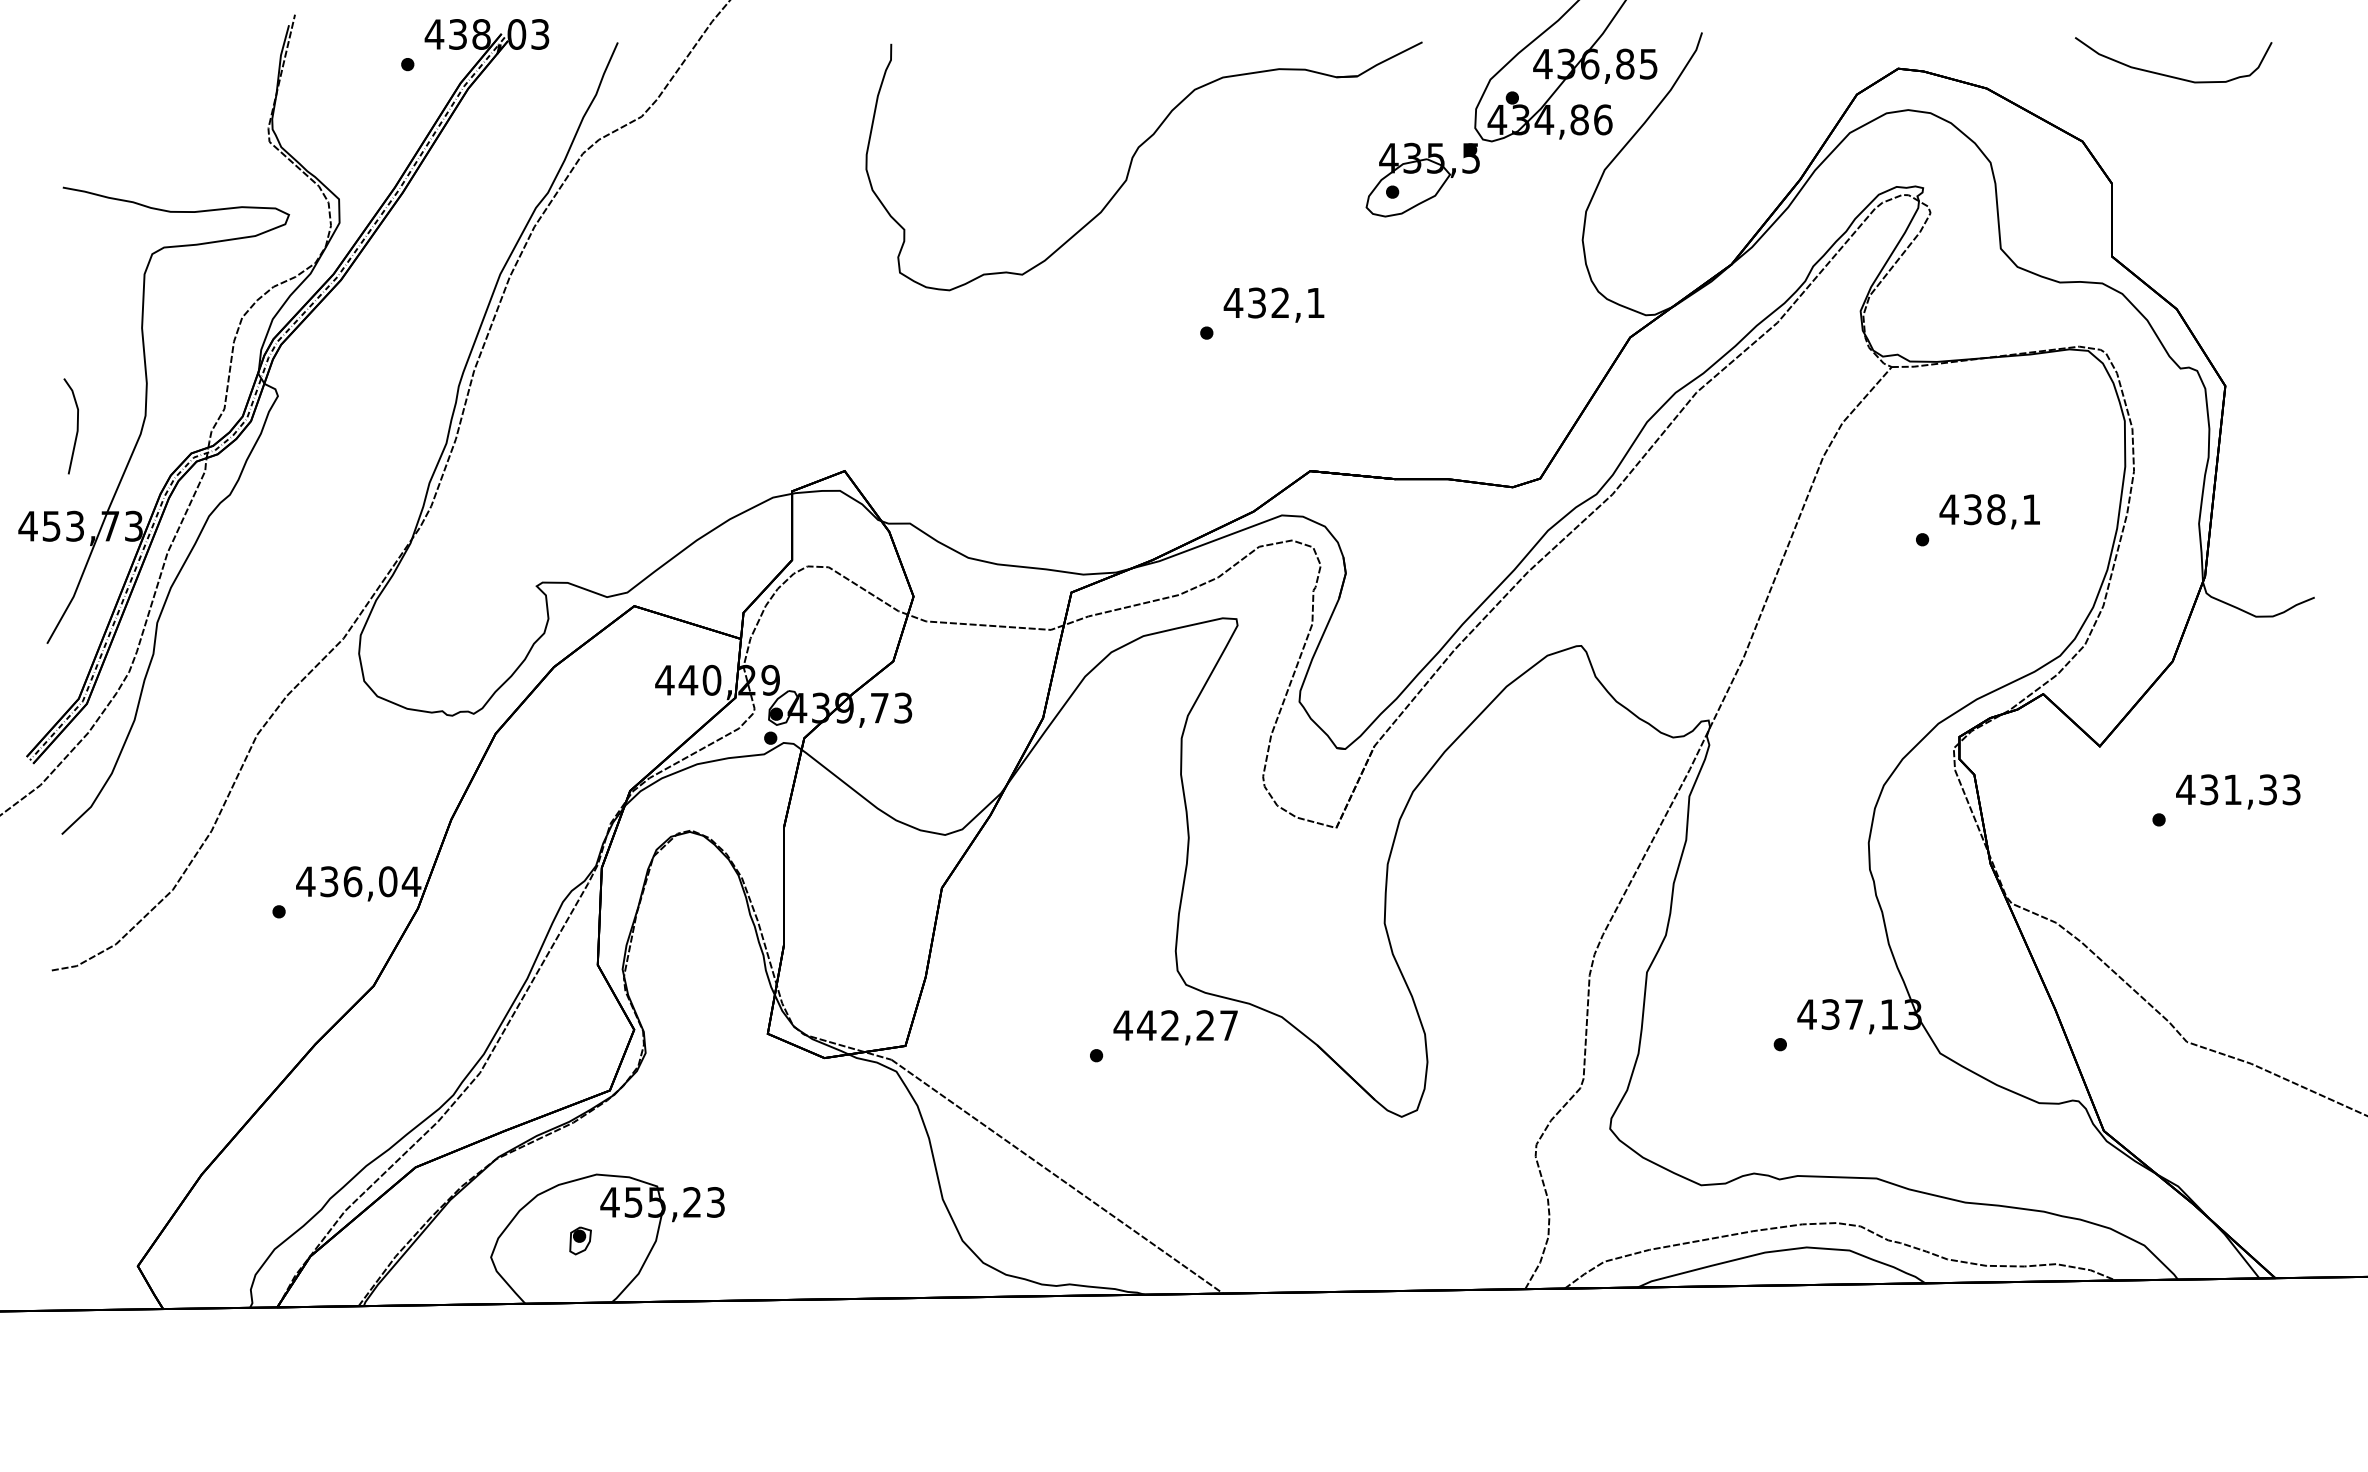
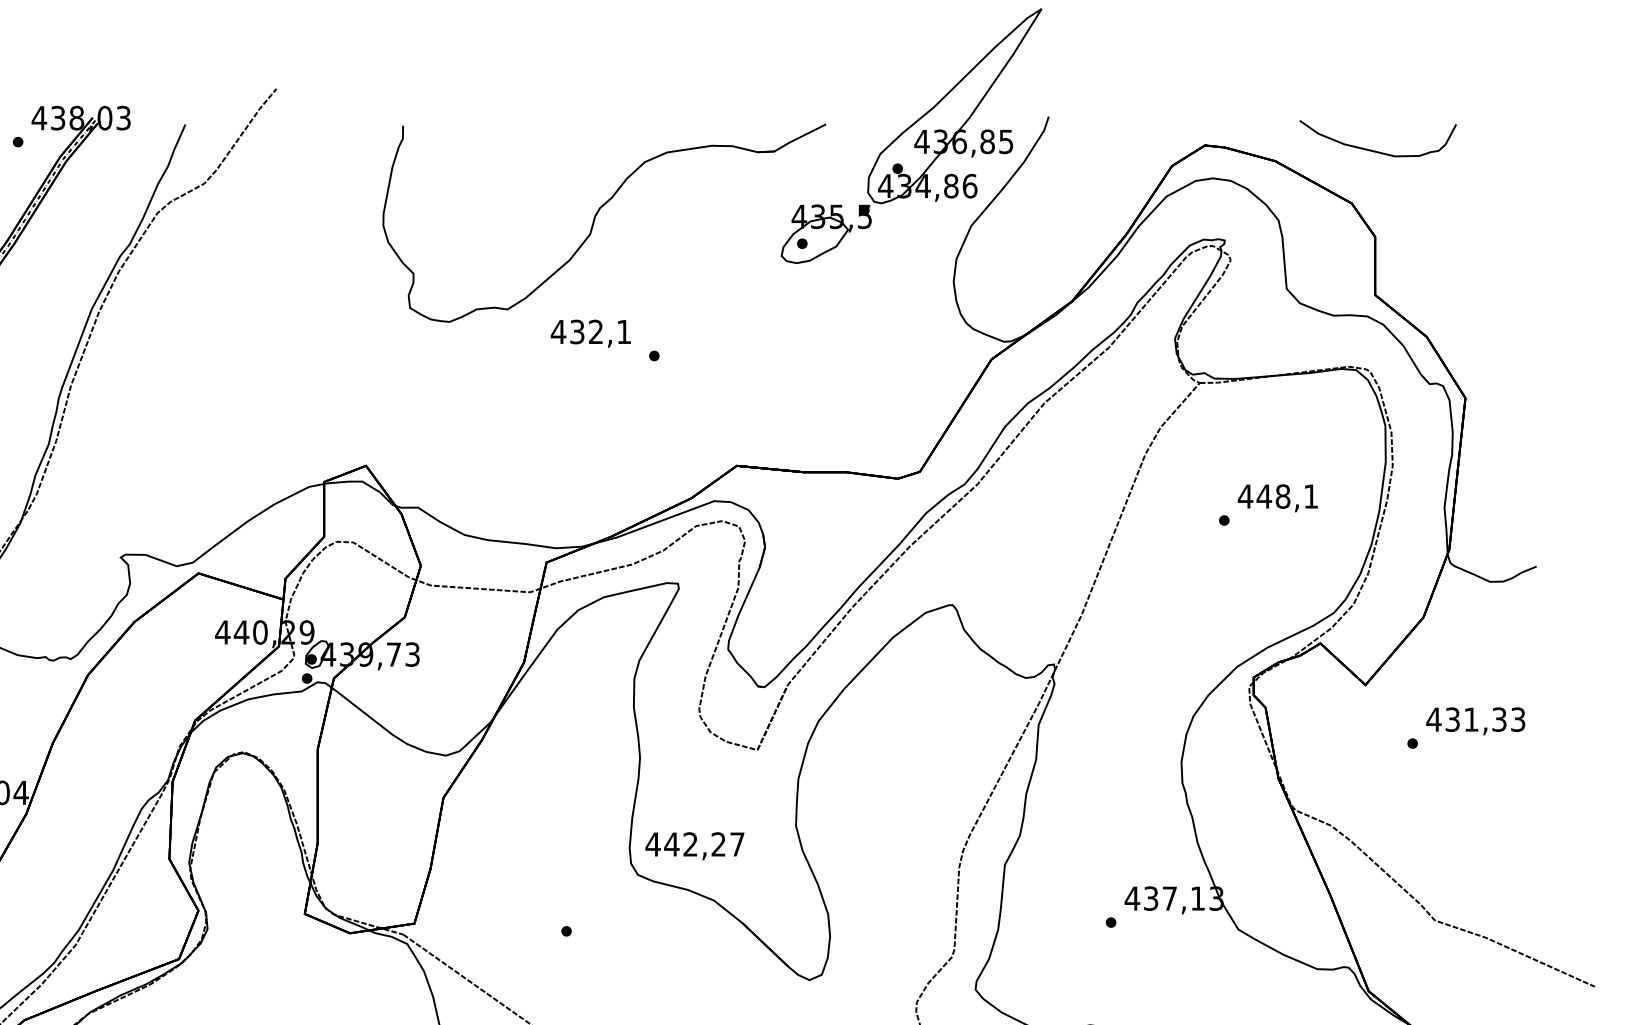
curve: (2170, 75) -> (1375, 150), moved
text: (1273, 304) -> (590, 333), moved
text: (1972, 509) -> (1264, 496), 438,1 -> 448,1
text: (1175, 1027) -> (694, 846), moved

